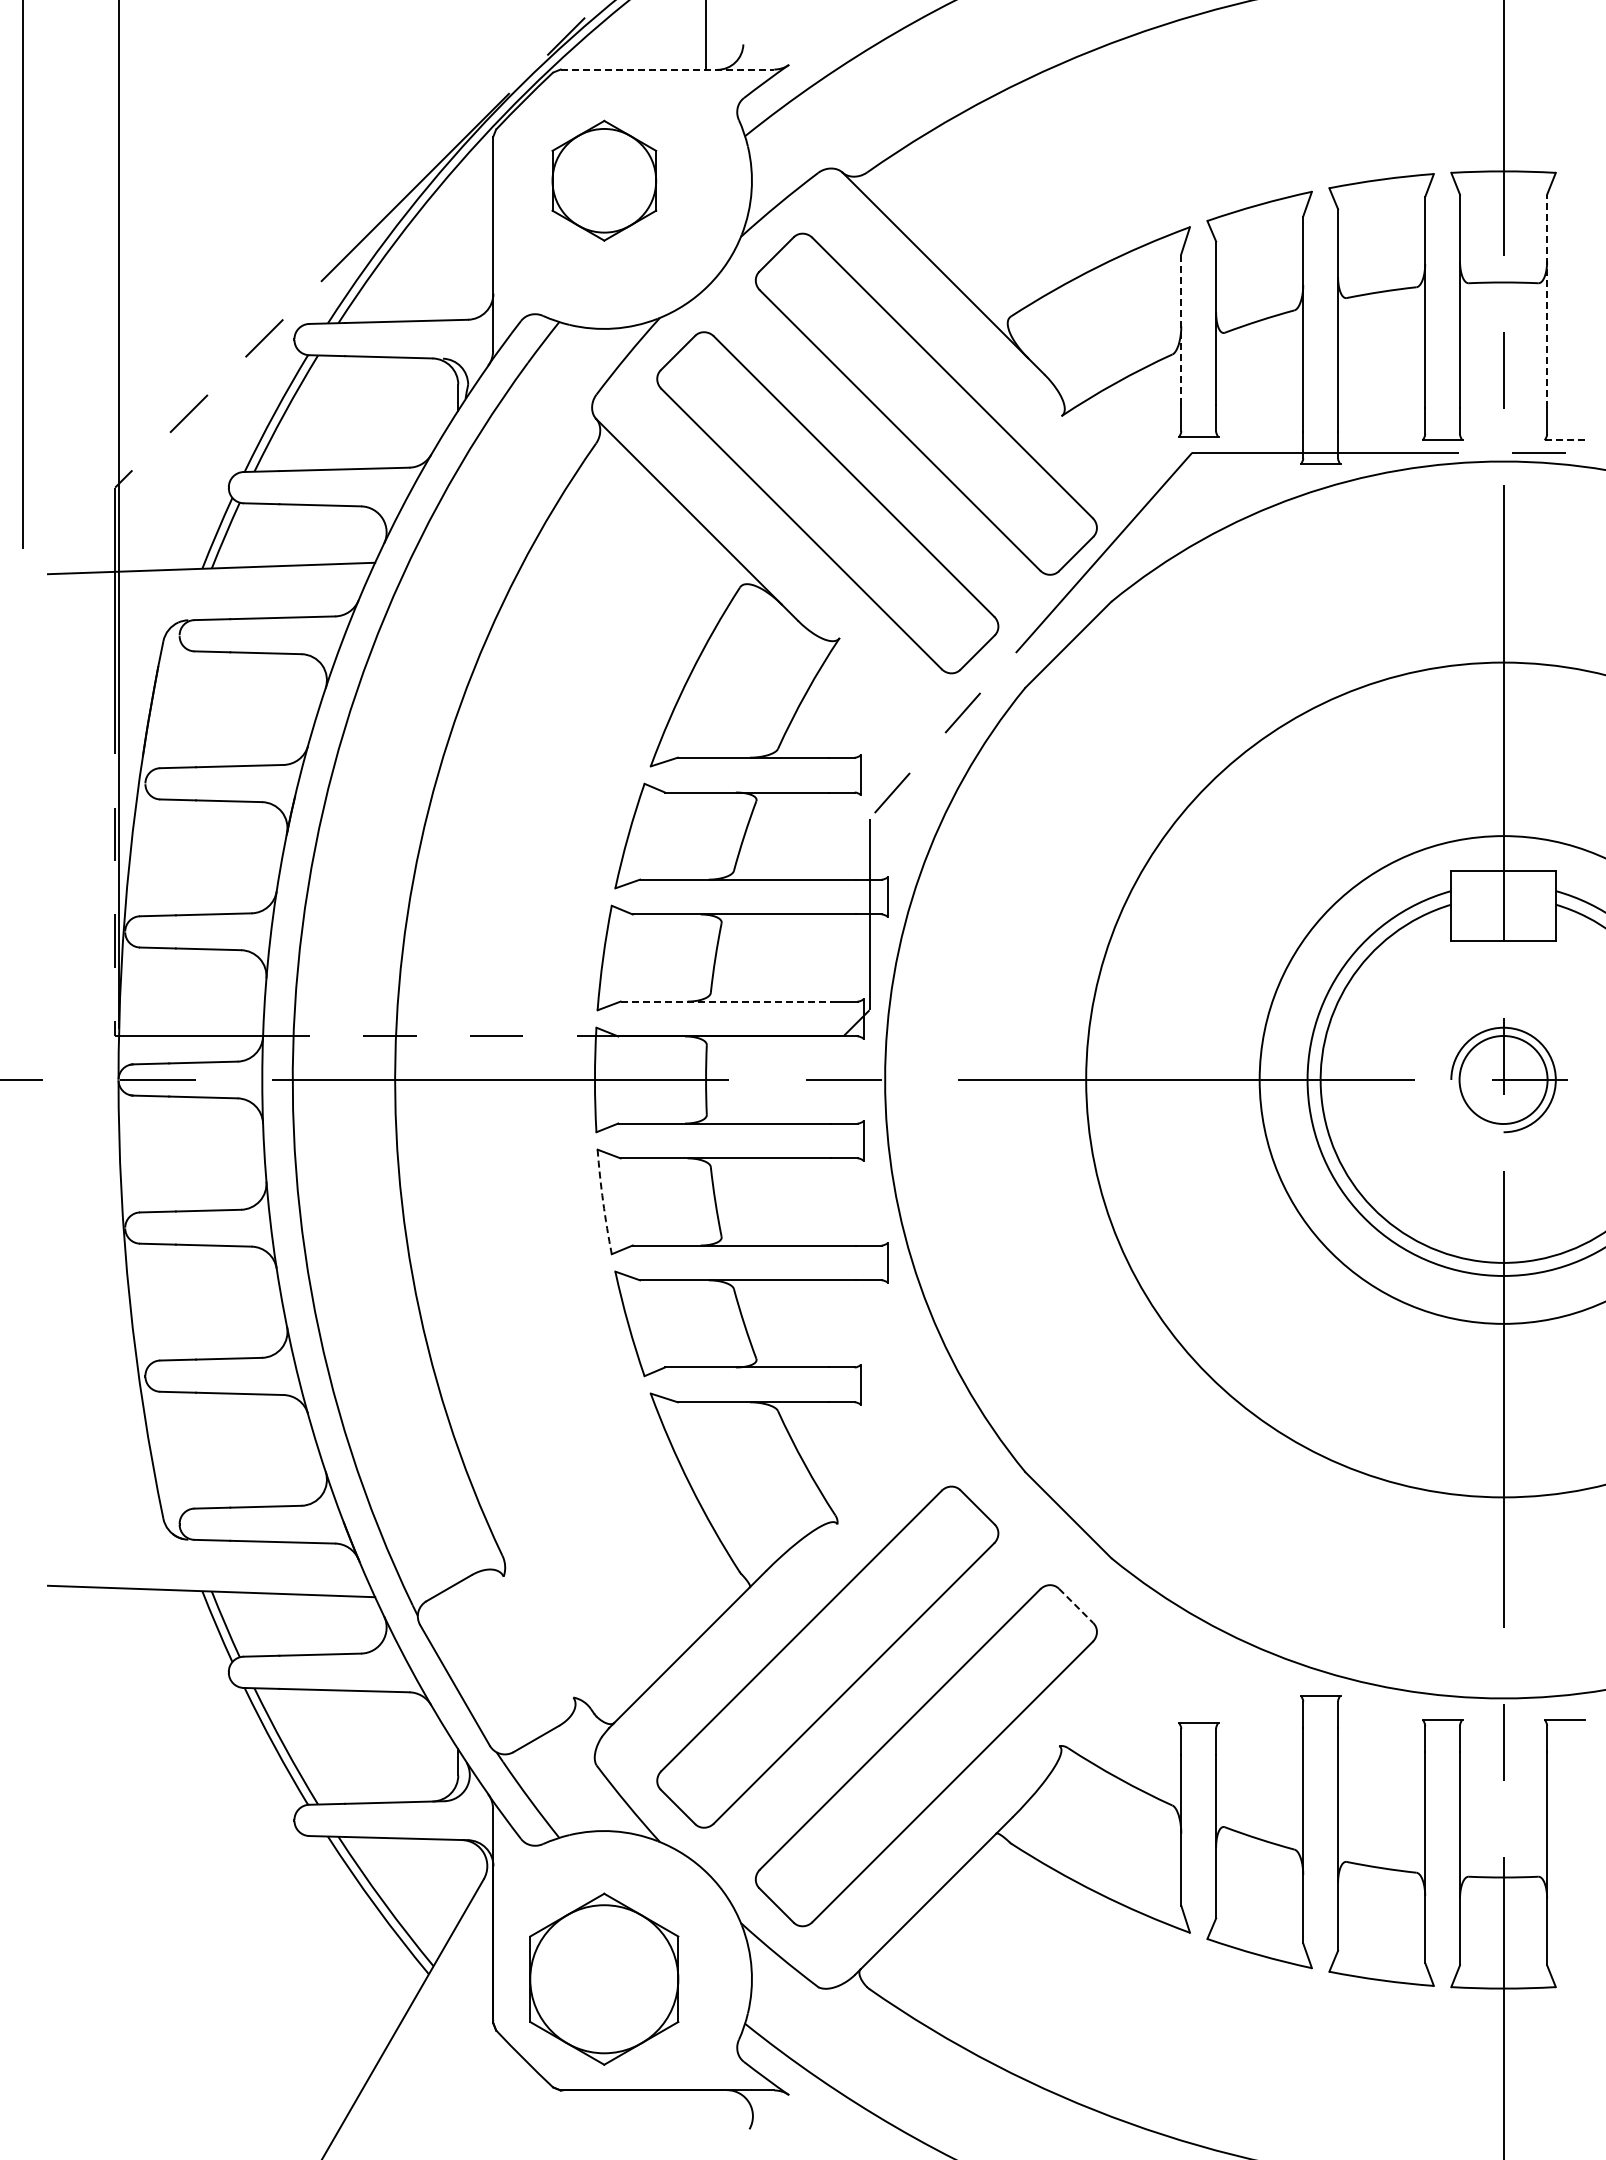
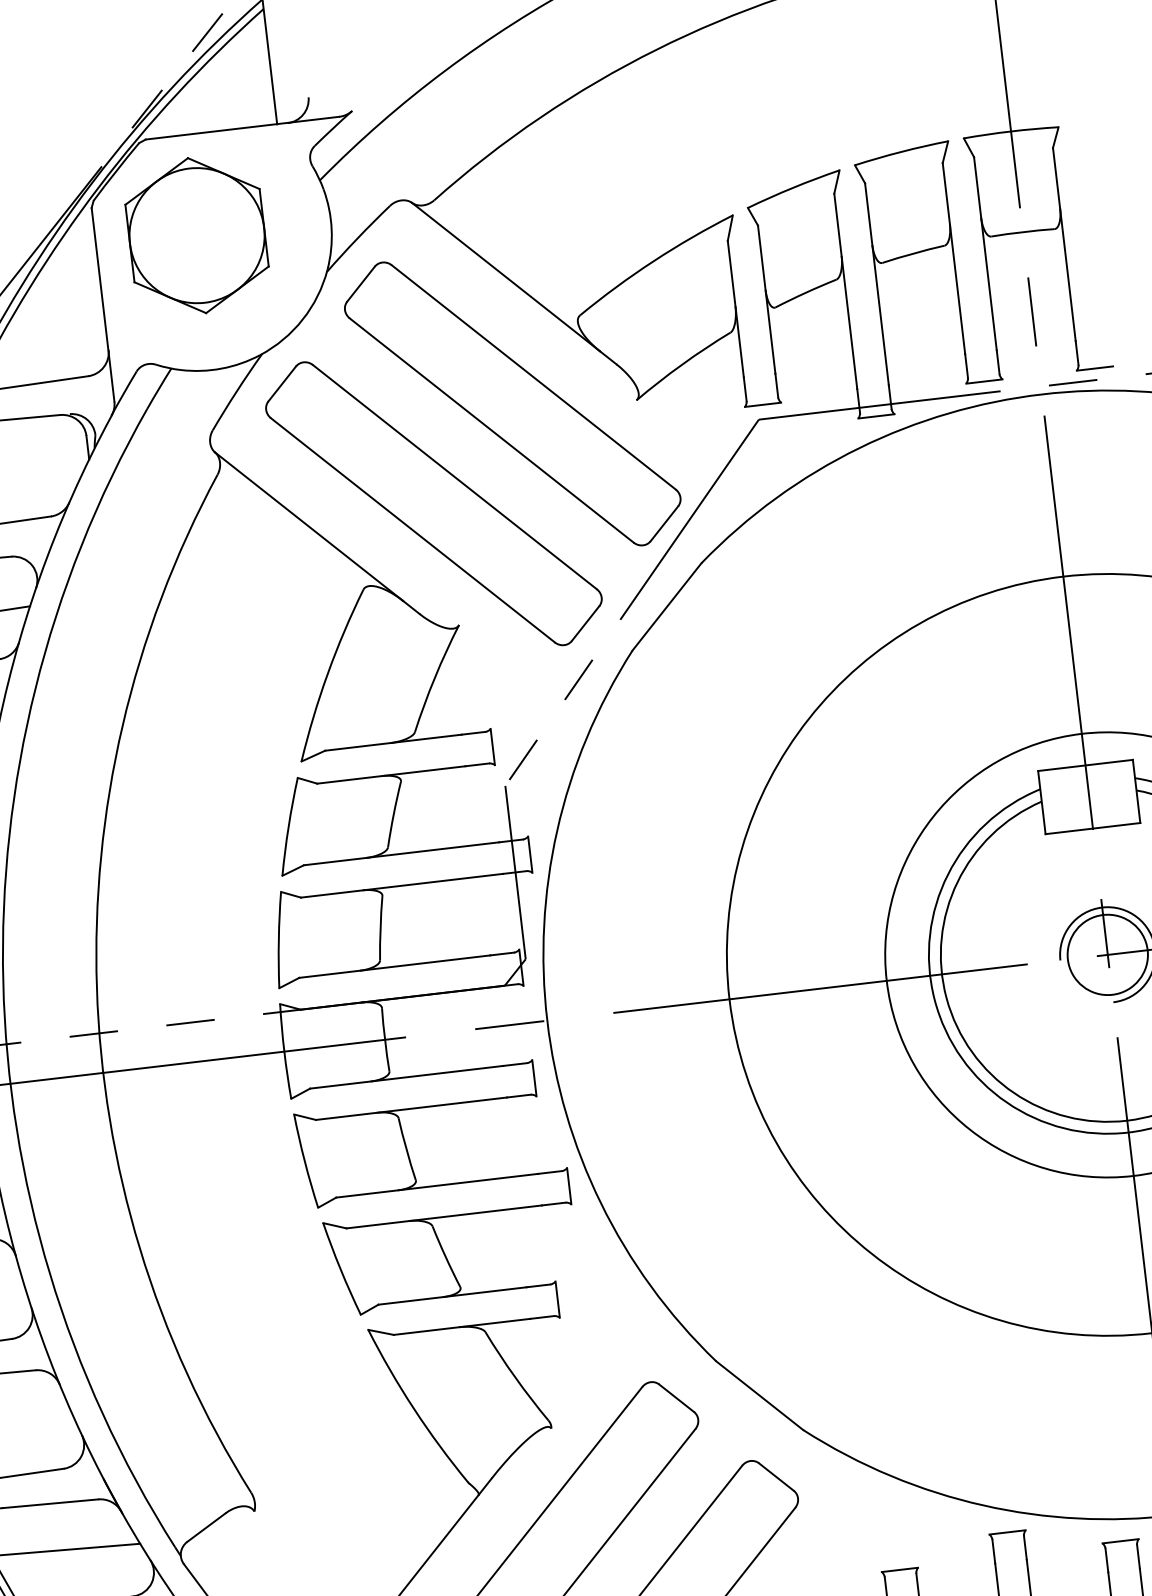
line: (667, 69) -> (242, 128), dashed -> solid
part: (604, 180) -> (197, 235), size x1.43
line: (1547, 301) -> (1064, 244), dashed -> solid
line: (1181, 329) -> (736, 309), dashed -> solid
line: (1564, 440) -> (1094, 368), dashed -> solid
line: (726, 1001) -> (395, 966), dashed -> solid
arc: (603, 1202) -> (305, 1161), dashed -> solid
line: (1076, 1606) -> (776, 1477), dashed -> solid

